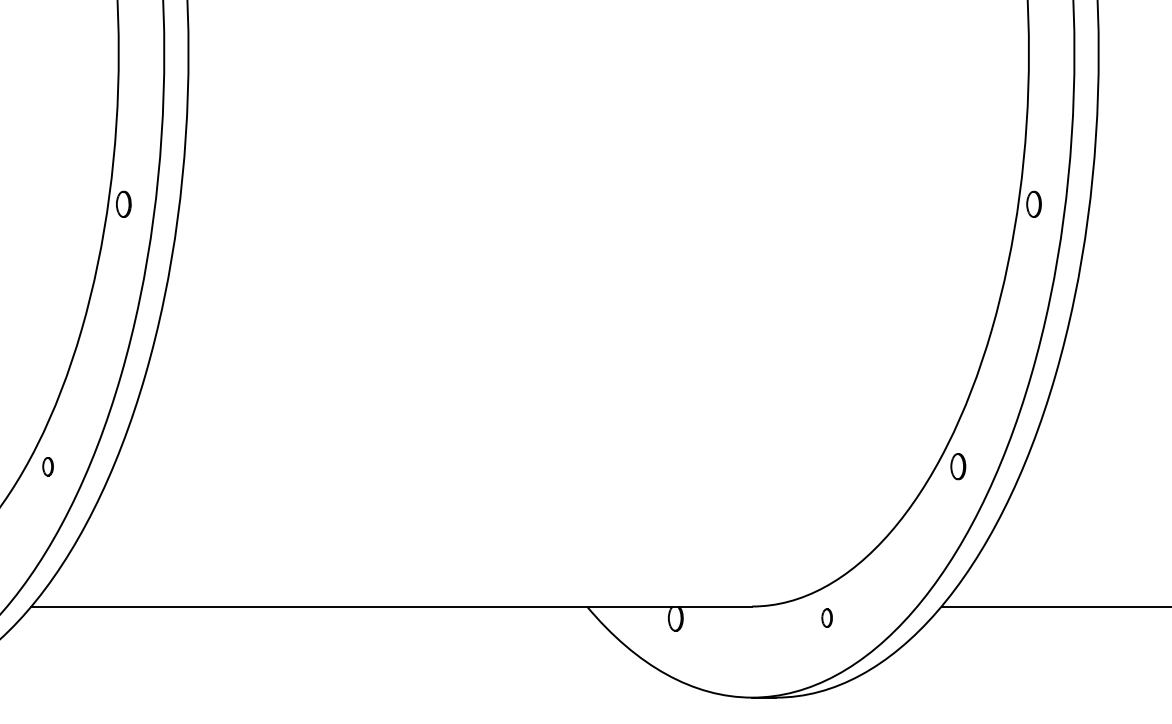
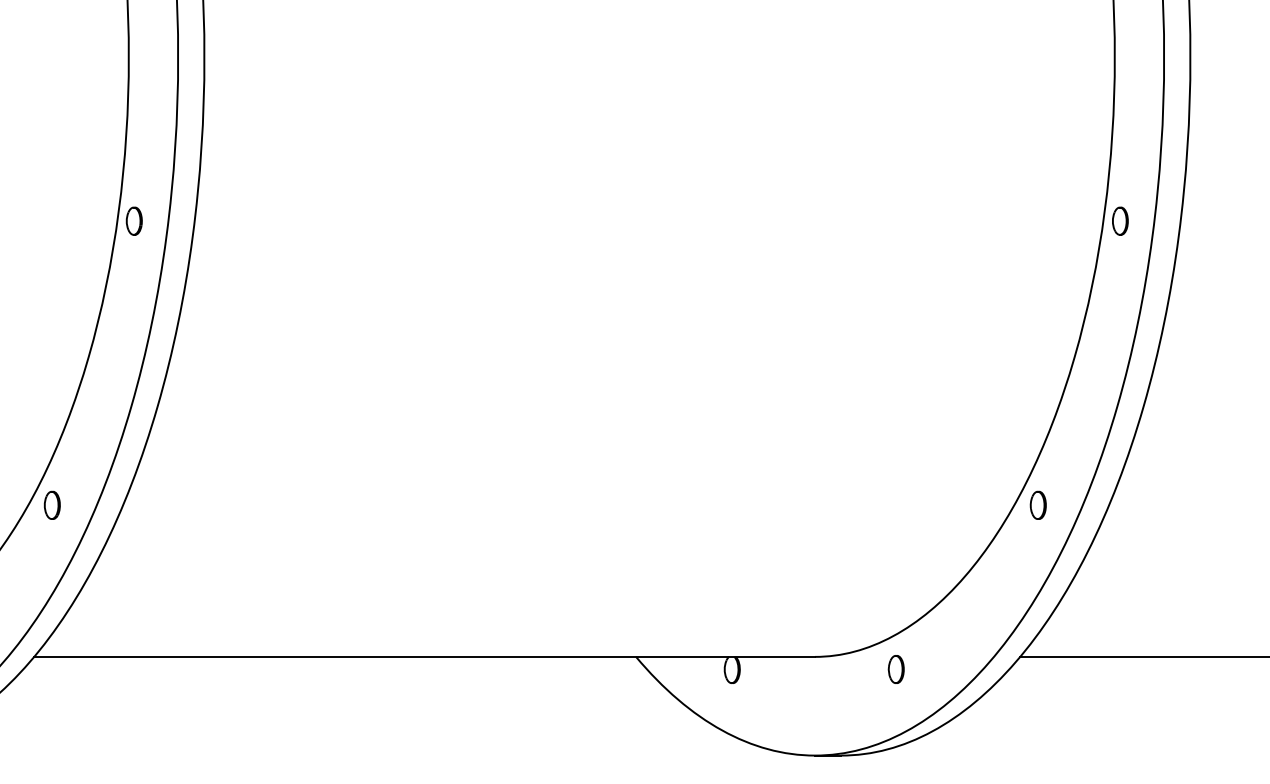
part: (47, 466) -> (51, 505), size x1.43
part: (826, 617) -> (895, 668), size x1.43

